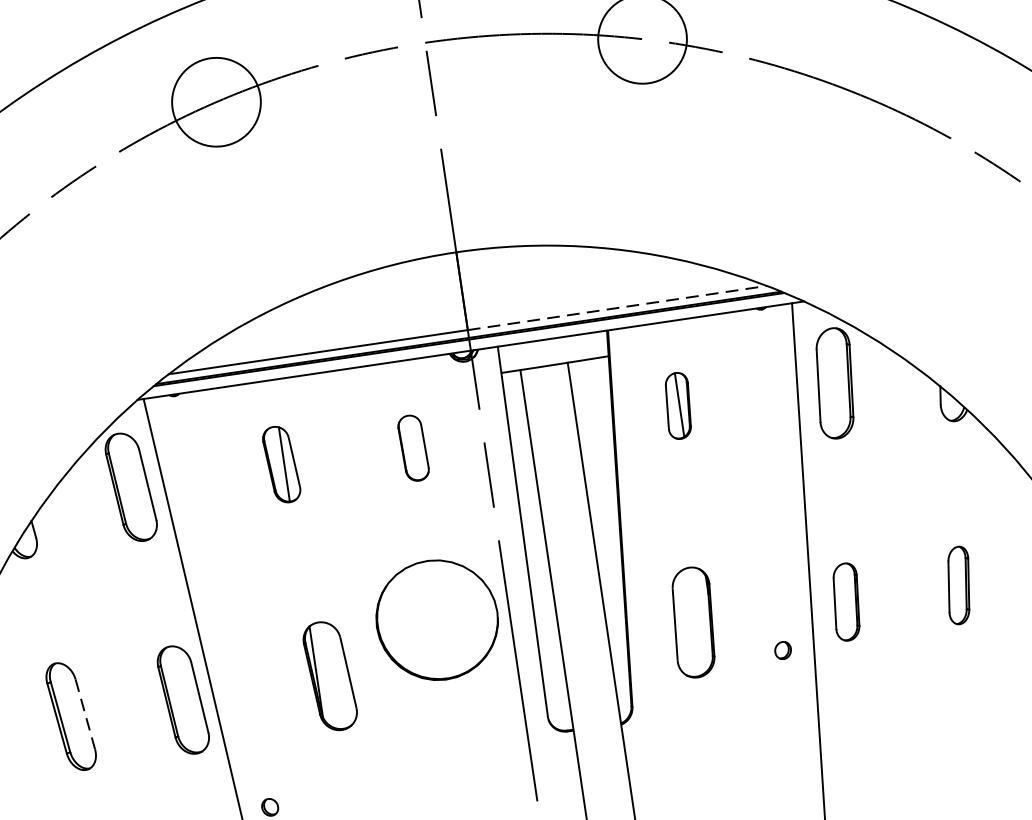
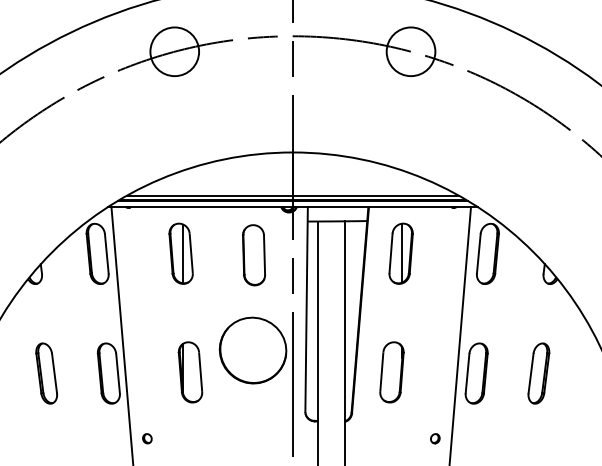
line: (616, 307) -> (375, 195), dashed -> solid
part: (677, 405) -> (400, 253), size x1.67
part: (412, 448) -> (253, 255), size x1.67
part: (280, 464) -> (180, 253), size x1.43
part: (958, 585) -> (538, 373), size x1.43
part: (846, 602) -> (476, 373), size x1.43
part: (783, 650) -> (435, 438), moved
line: (85, 714) -> (54, 373), dashed -> solid

